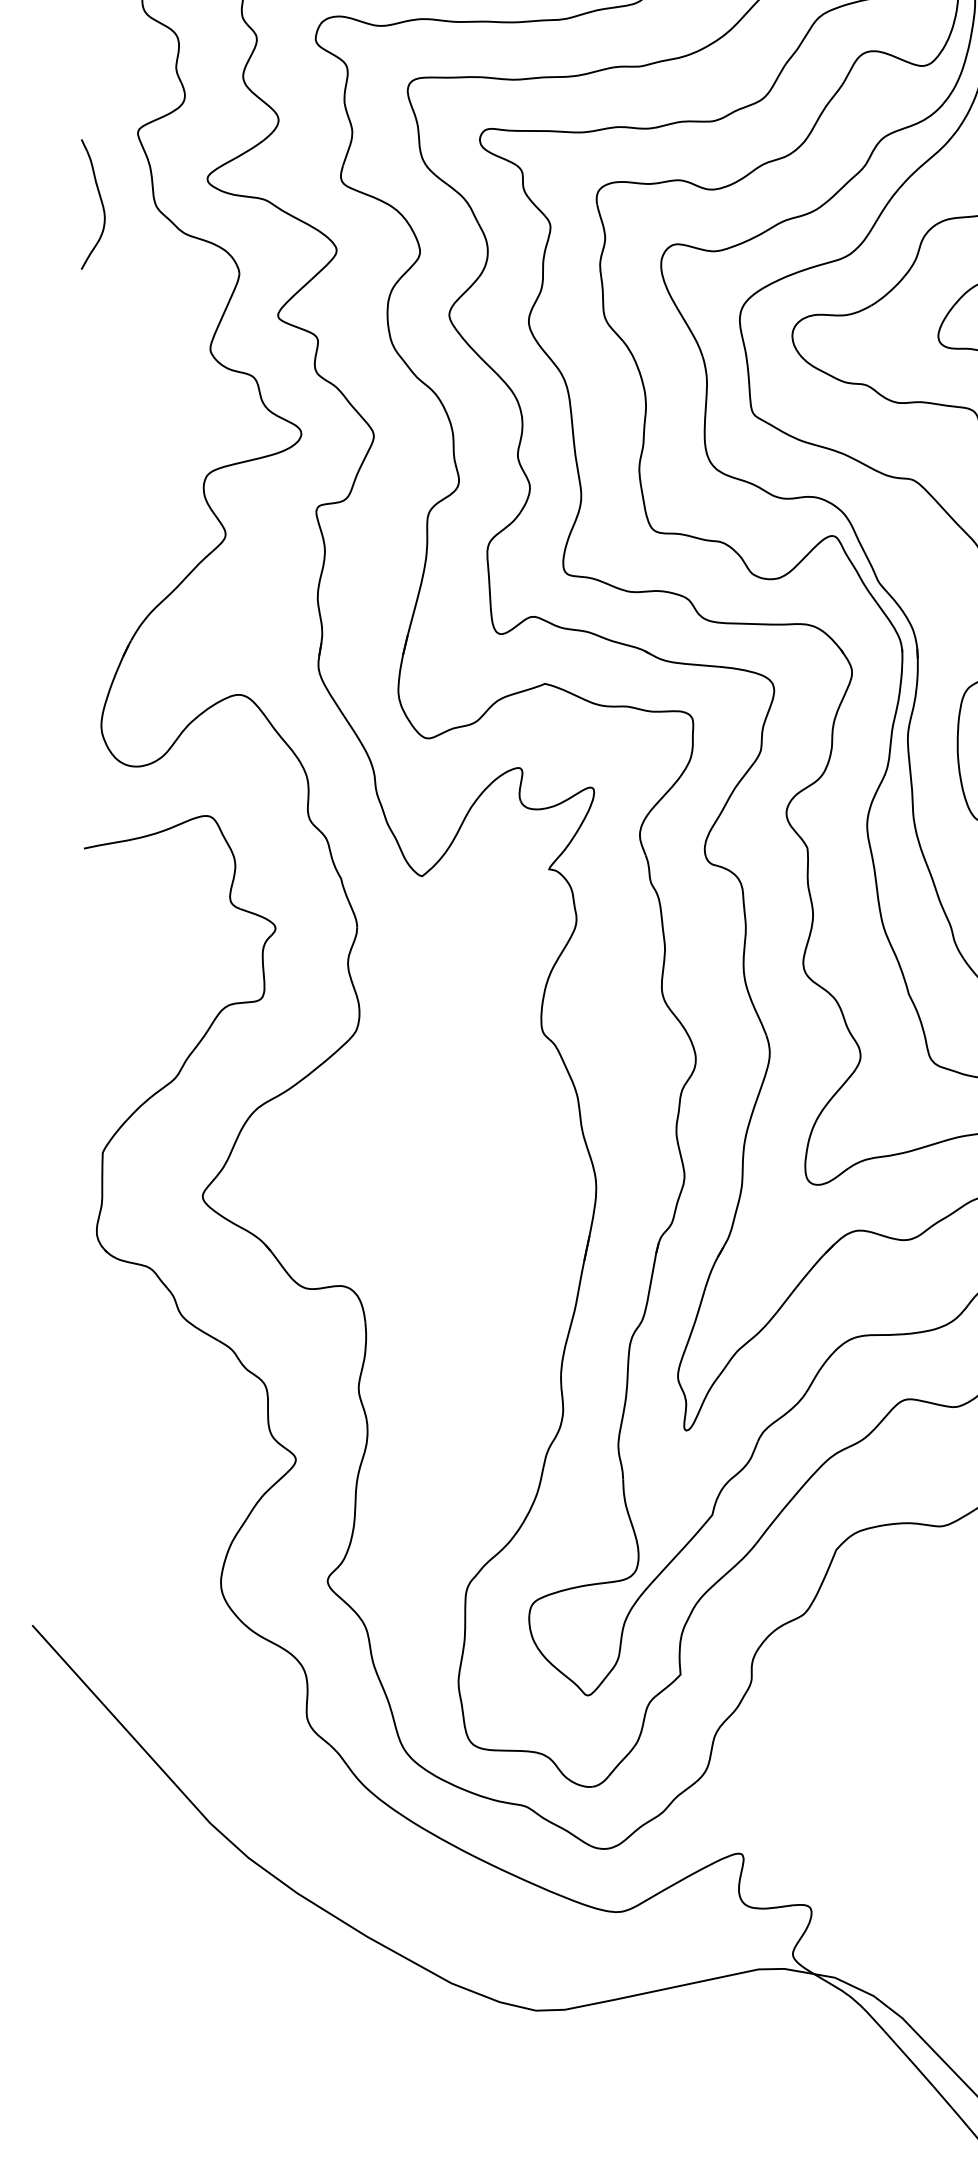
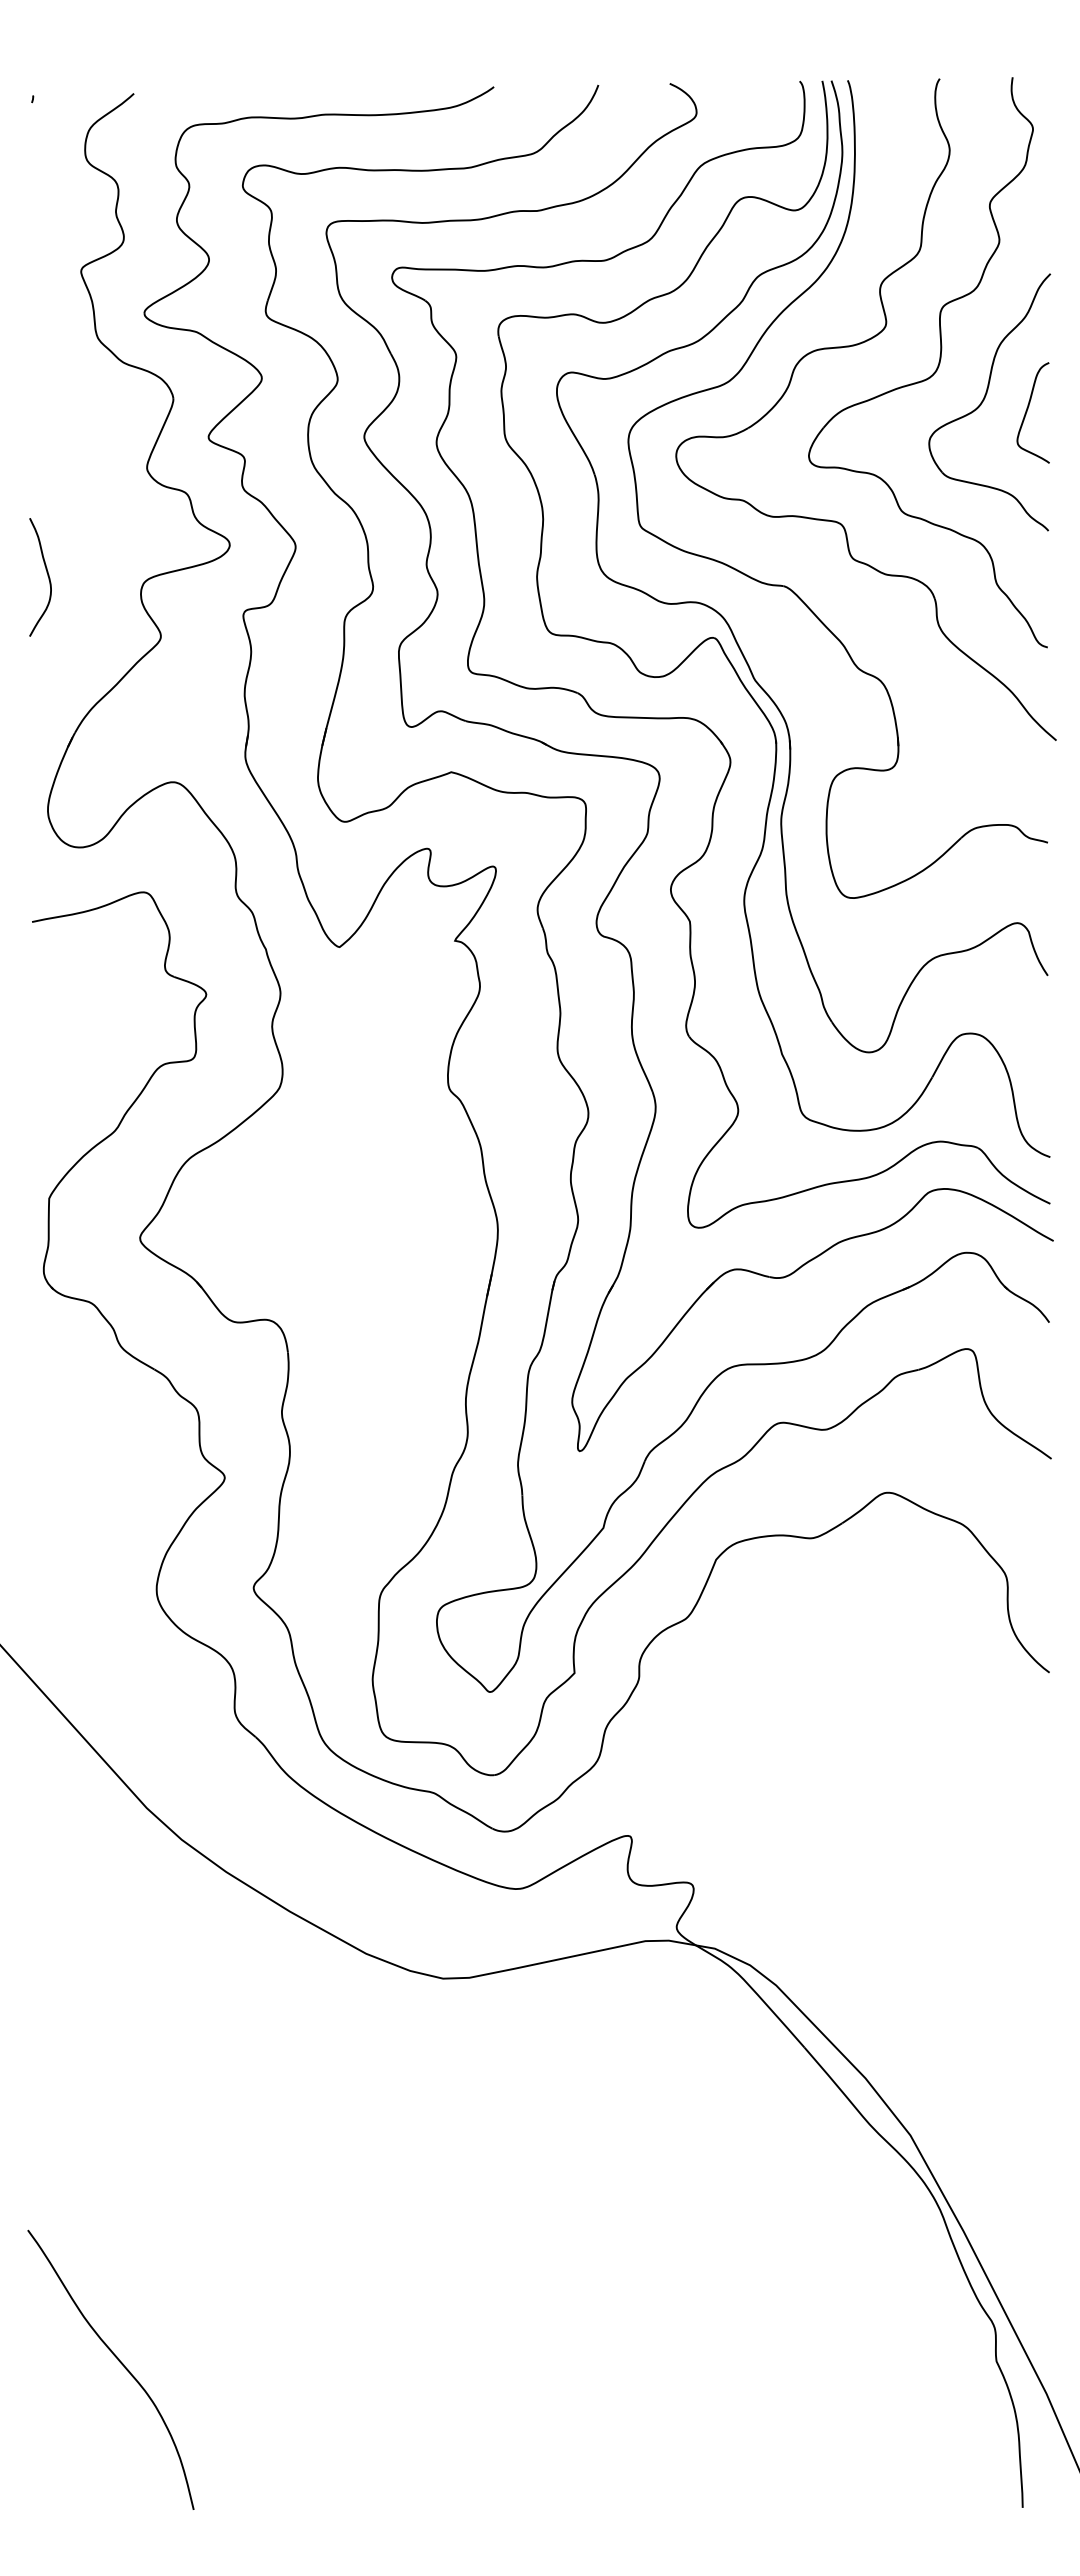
curve: (100, 203) -> (47, 576), moved

